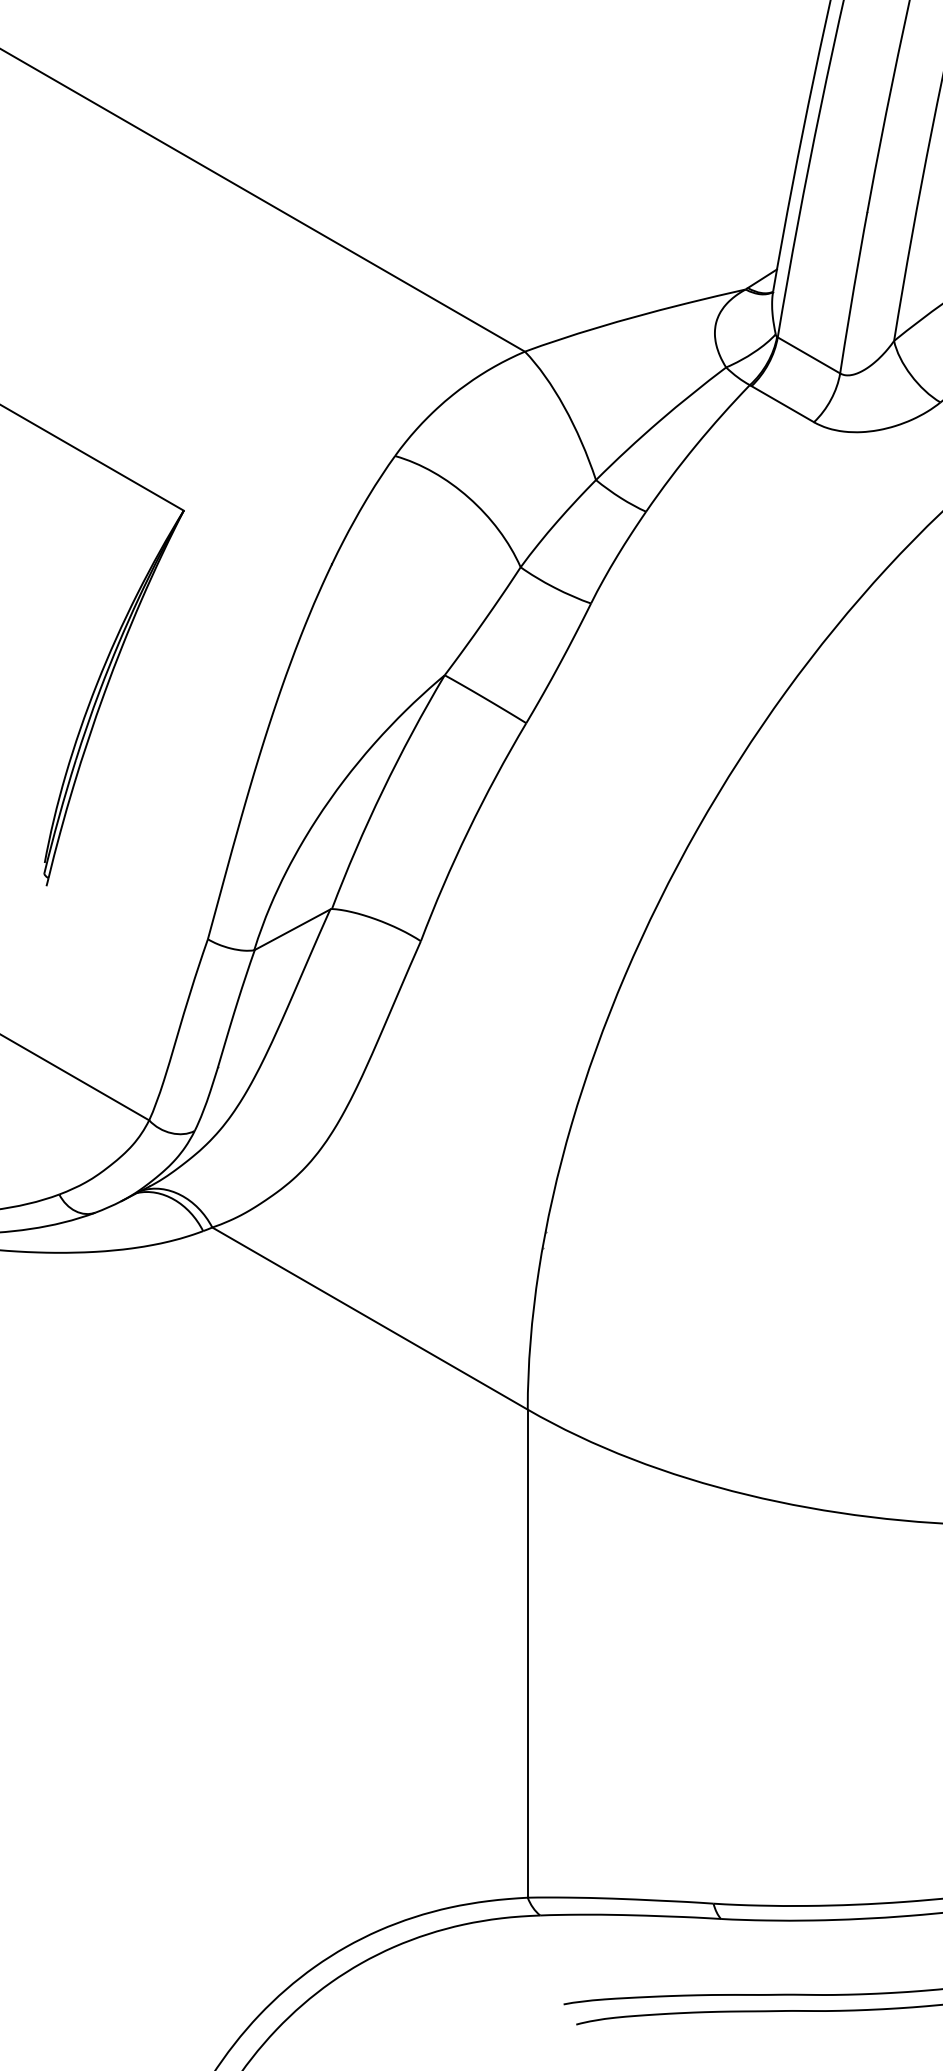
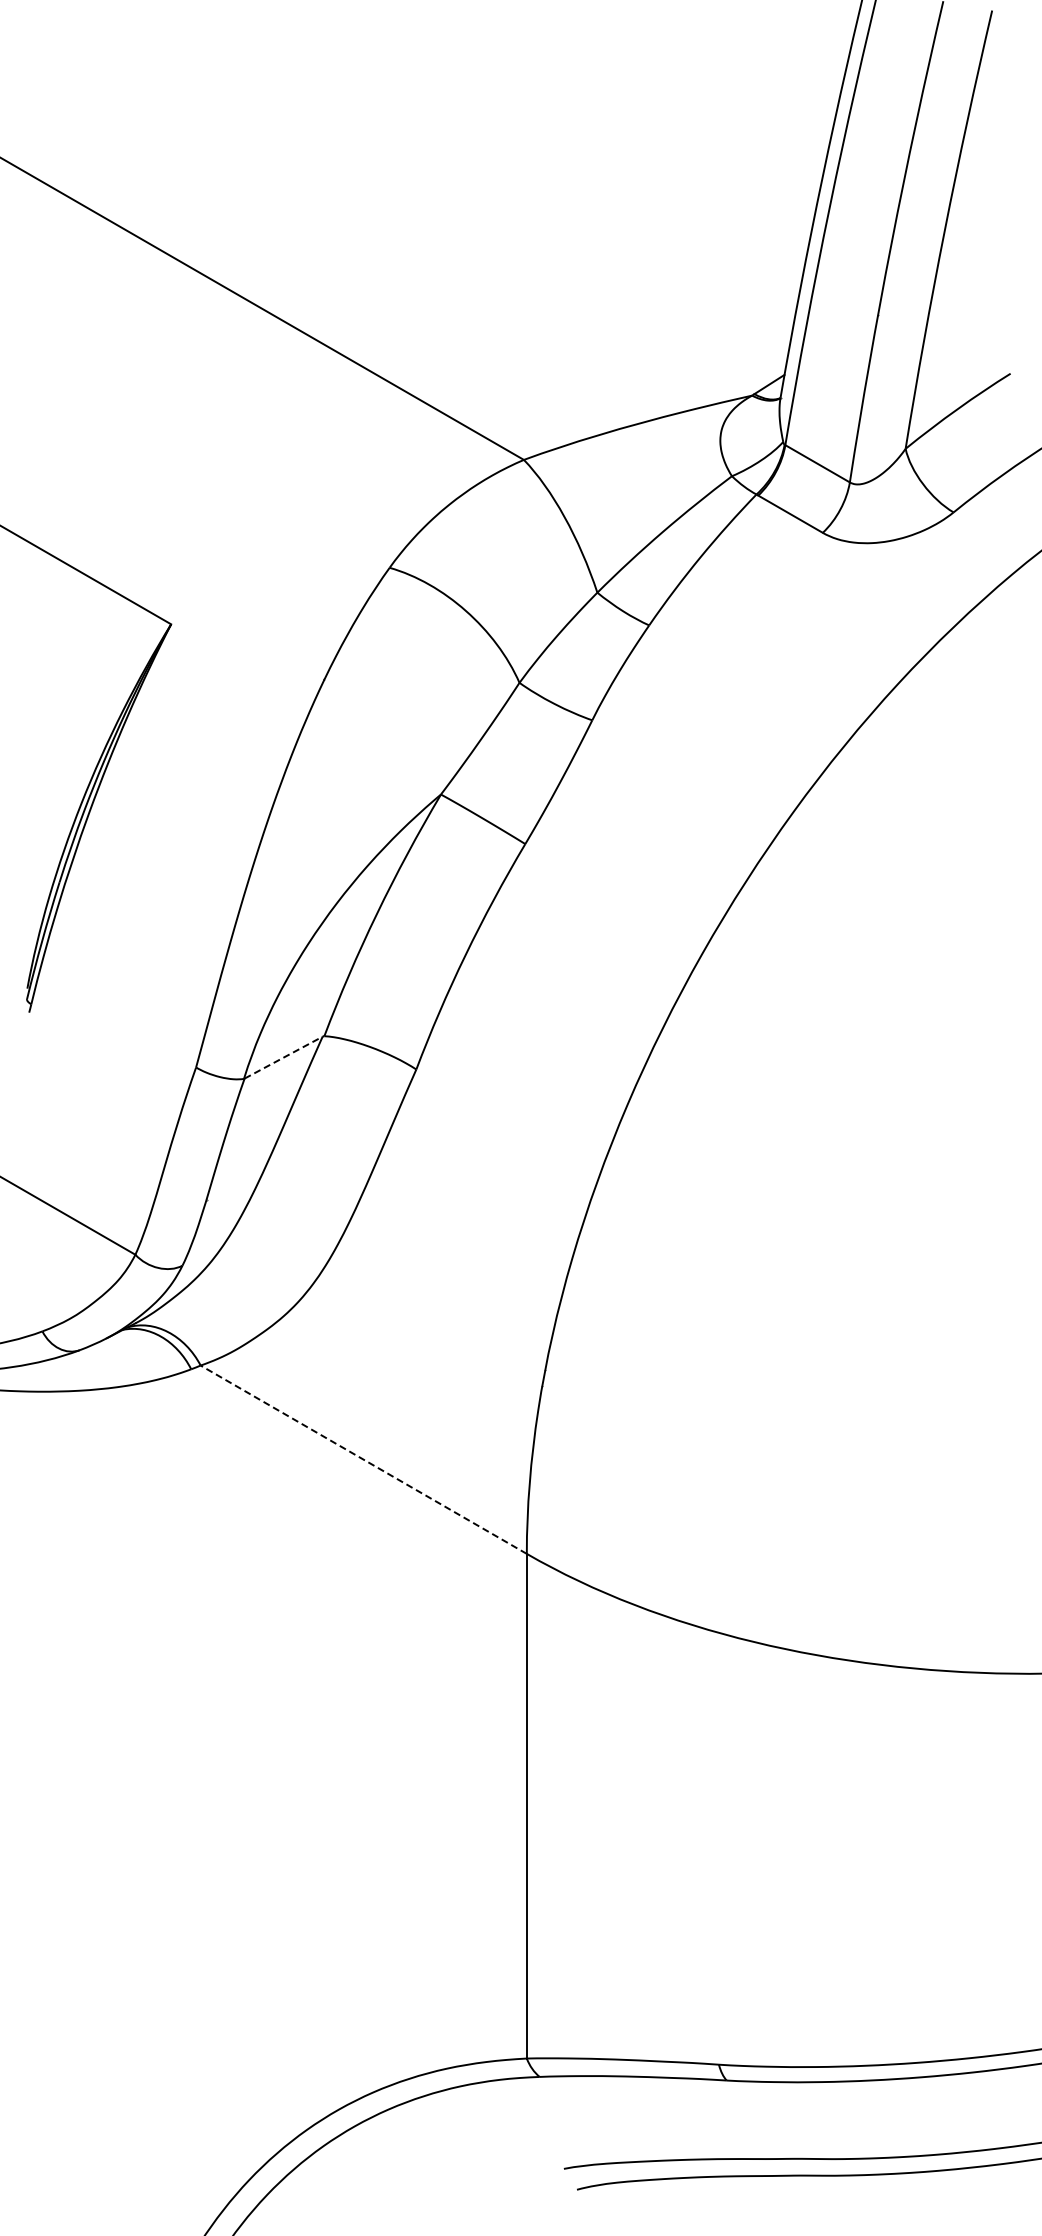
line: (293, 929) -> (284, 1057), solid -> dashed
line: (369, 1318) -> (363, 1459), solid -> dashed

